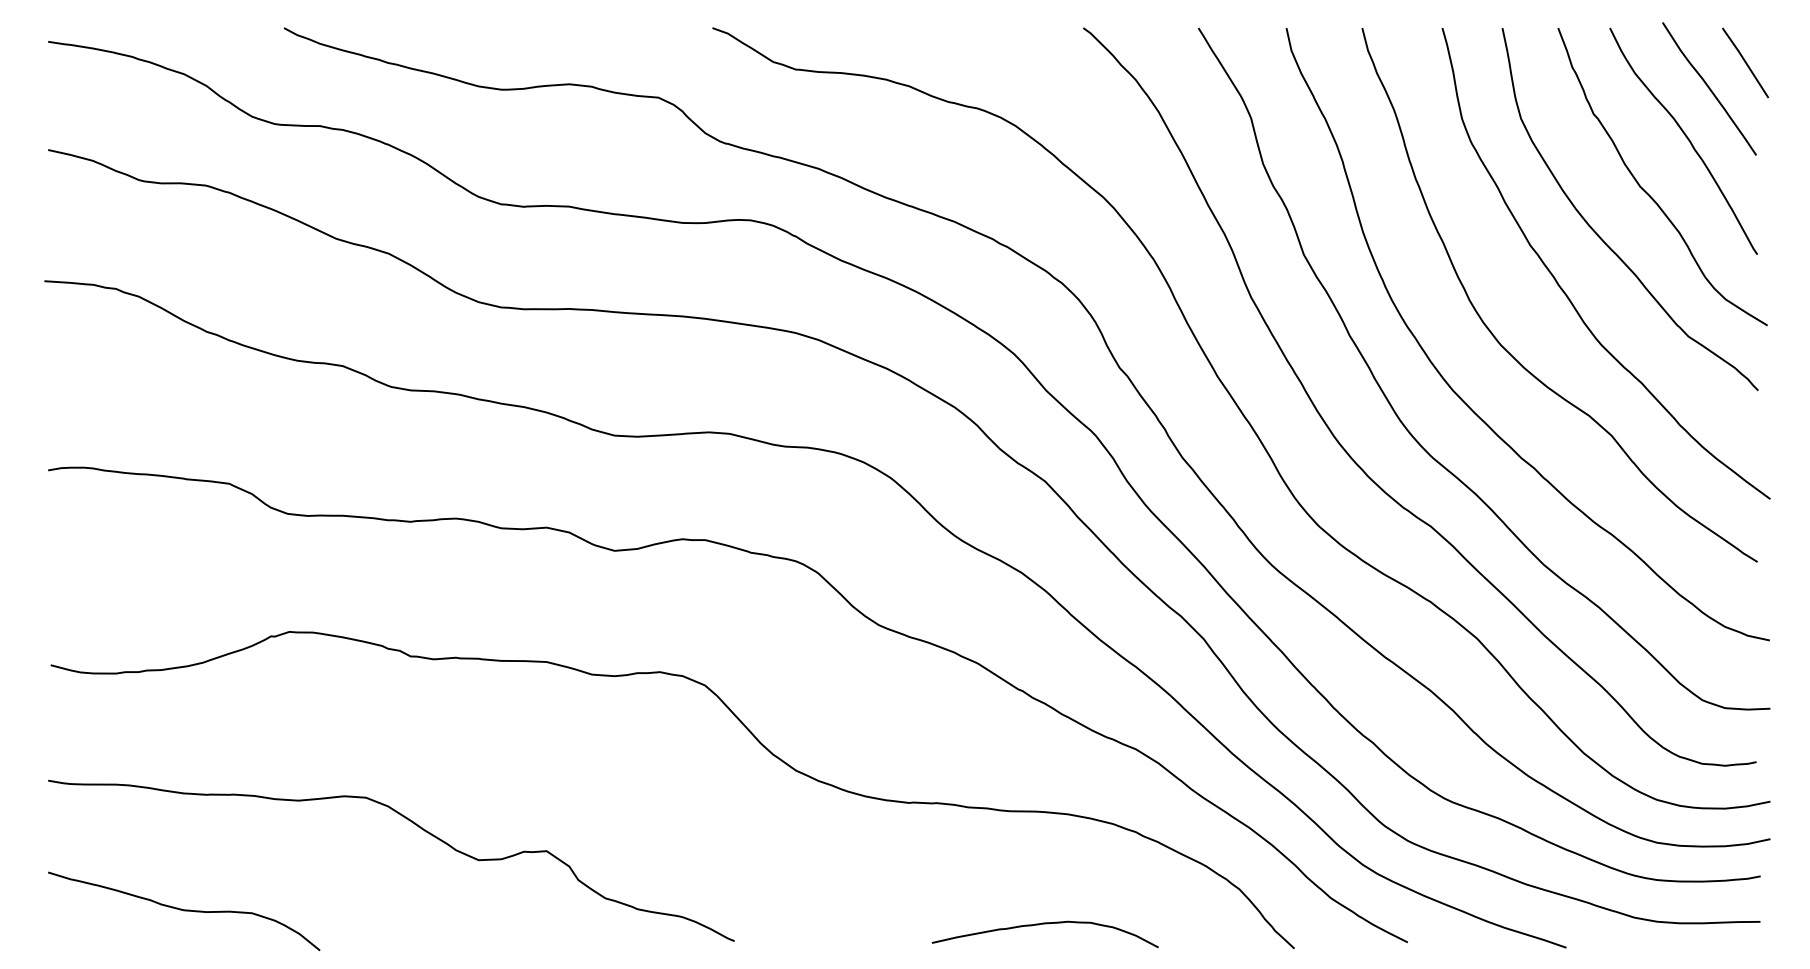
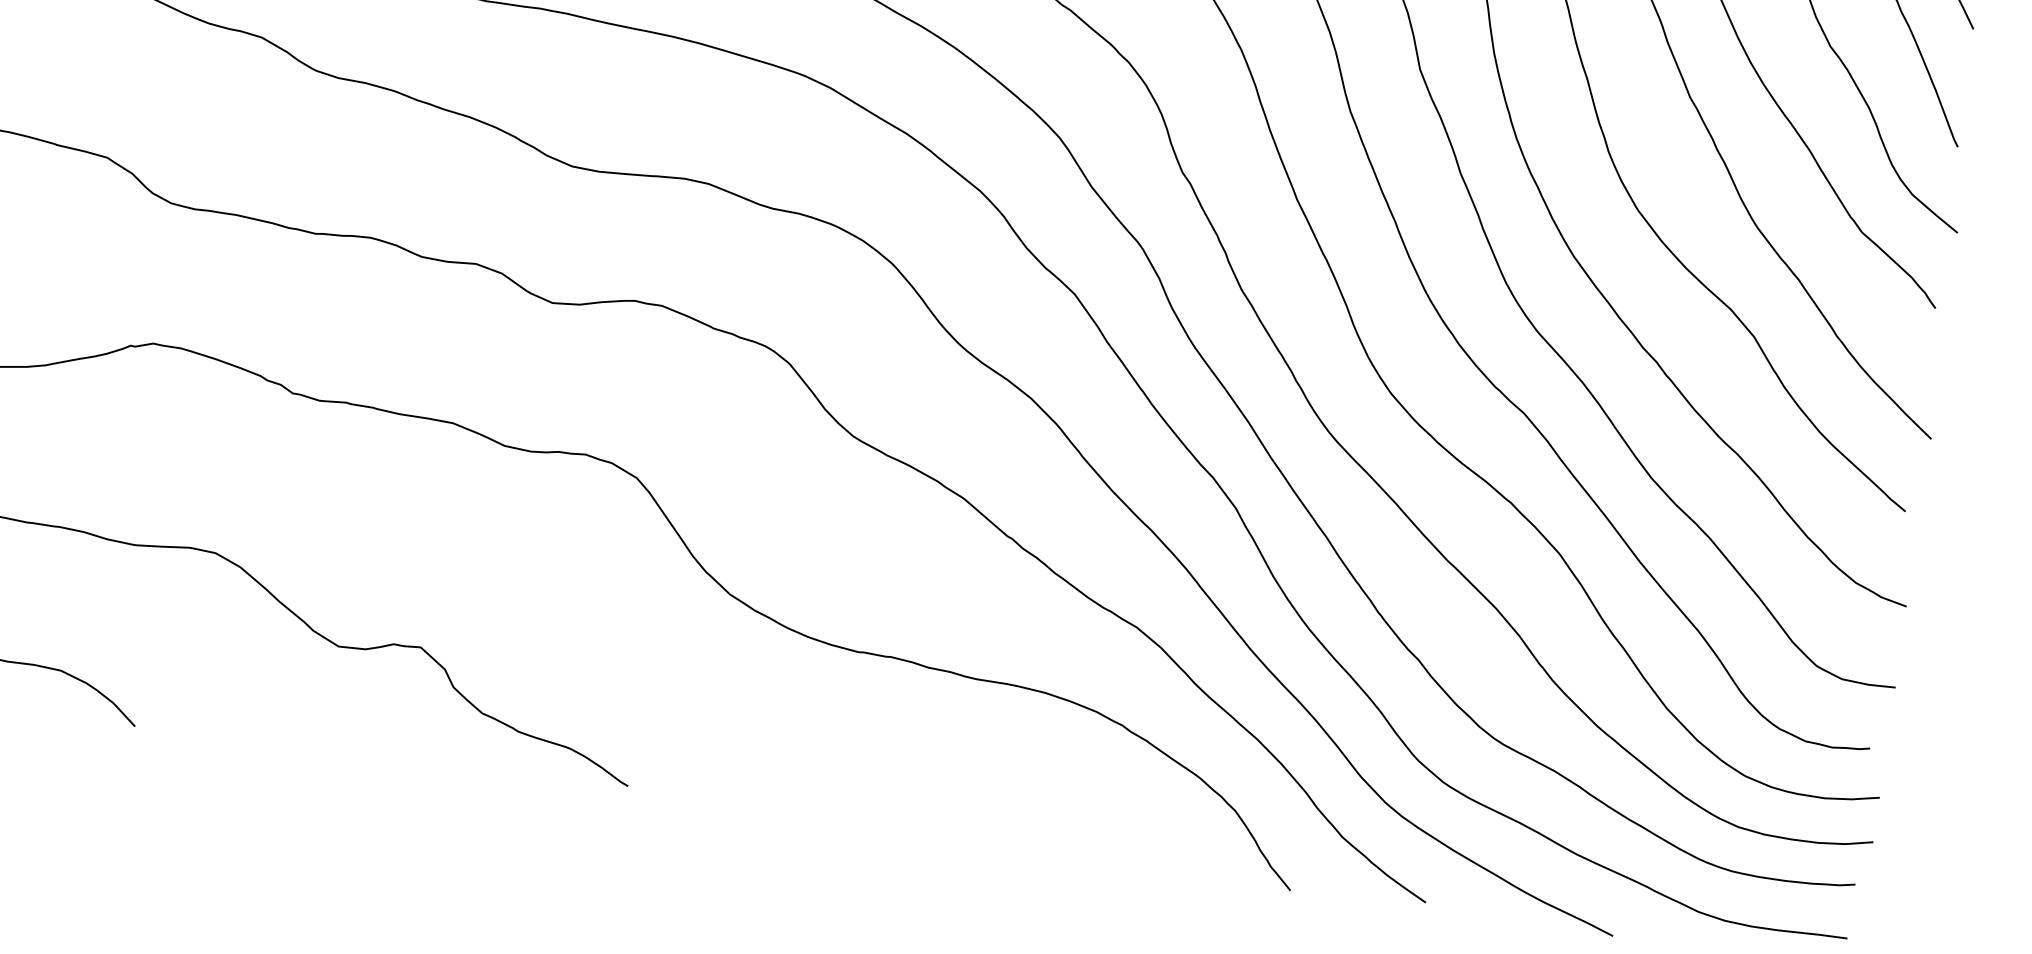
curve: (1044, 924) -> (998, 819), removed

